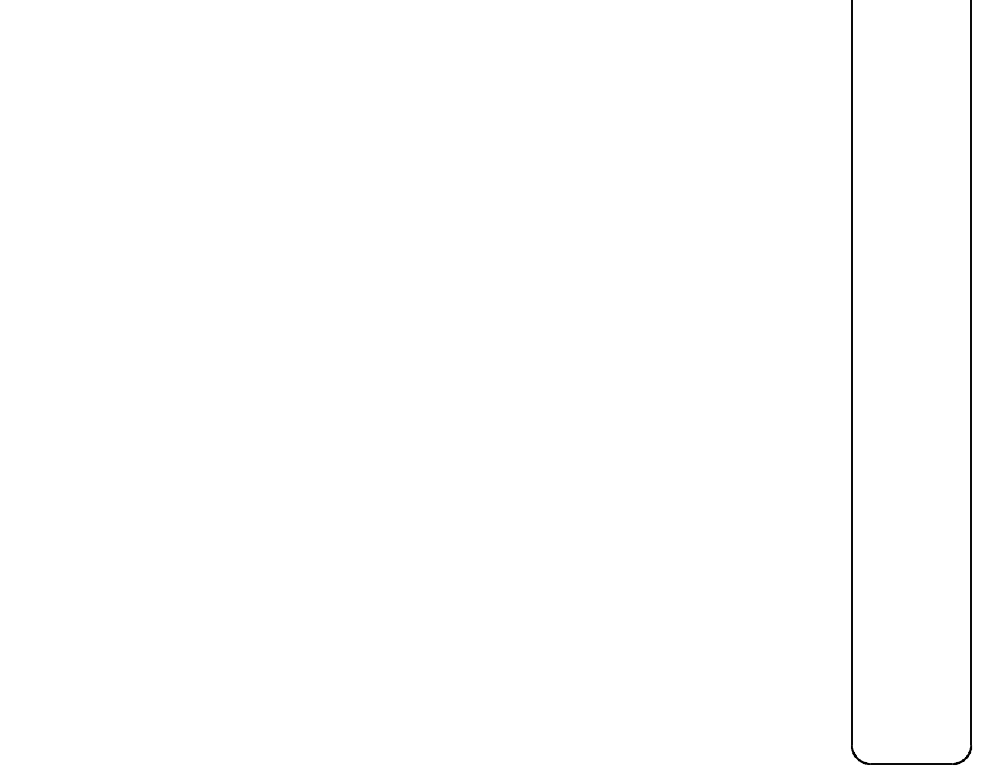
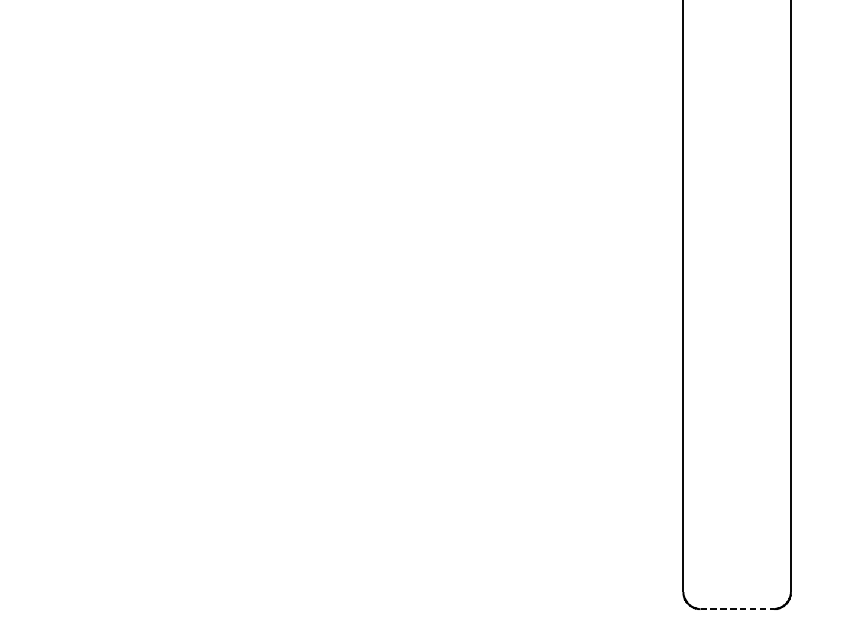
line: (911, 764) -> (737, 609), solid -> dashed

